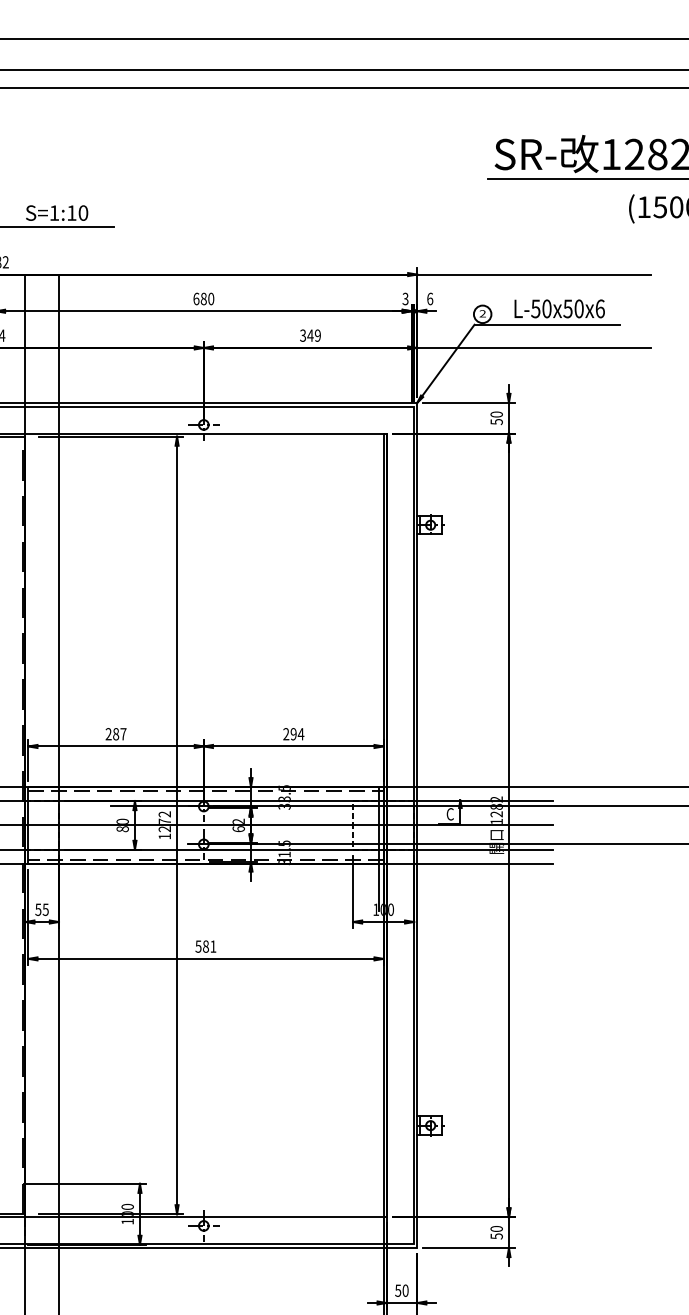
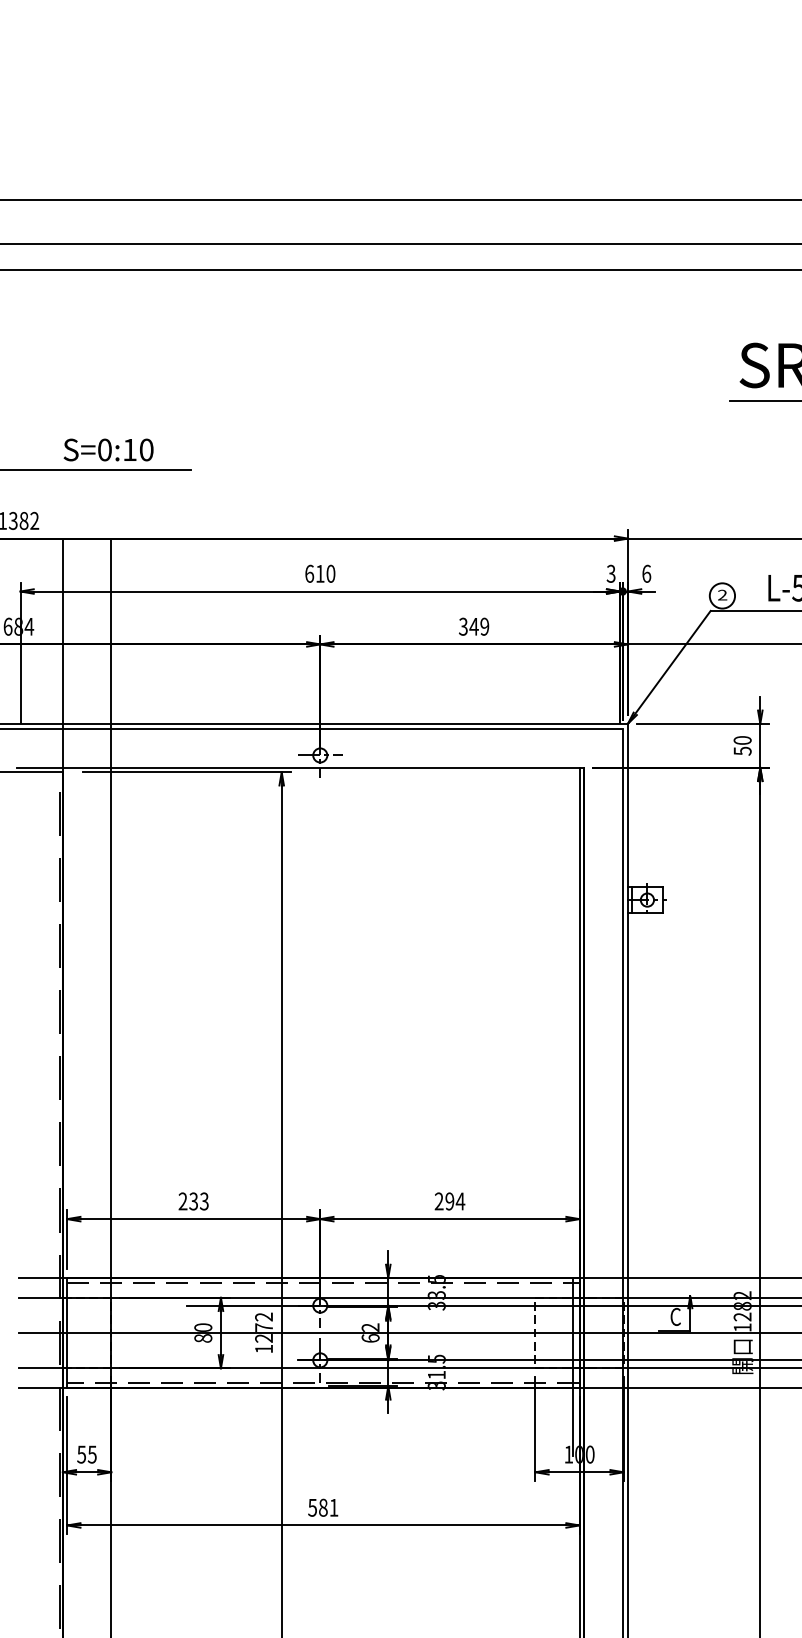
text: (54, 212) -> (104, 449), S=1:10 -> S=0:10
text: (203, 298) -> (319, 573), 680 -> 610
text: (119, 734) -> (198, 1201), 287 -> 233

